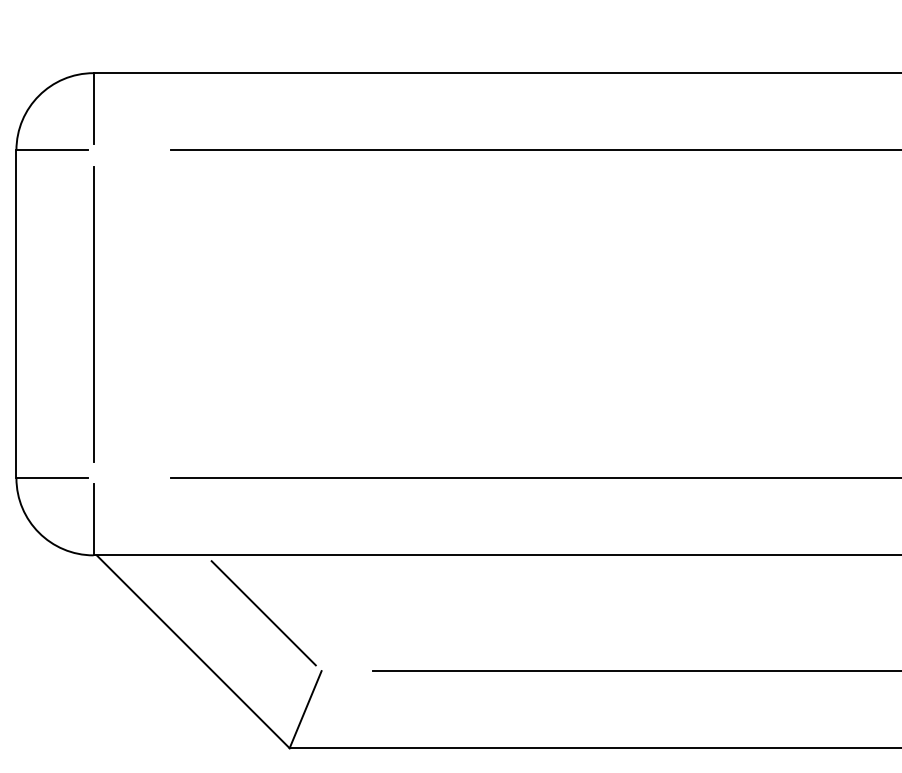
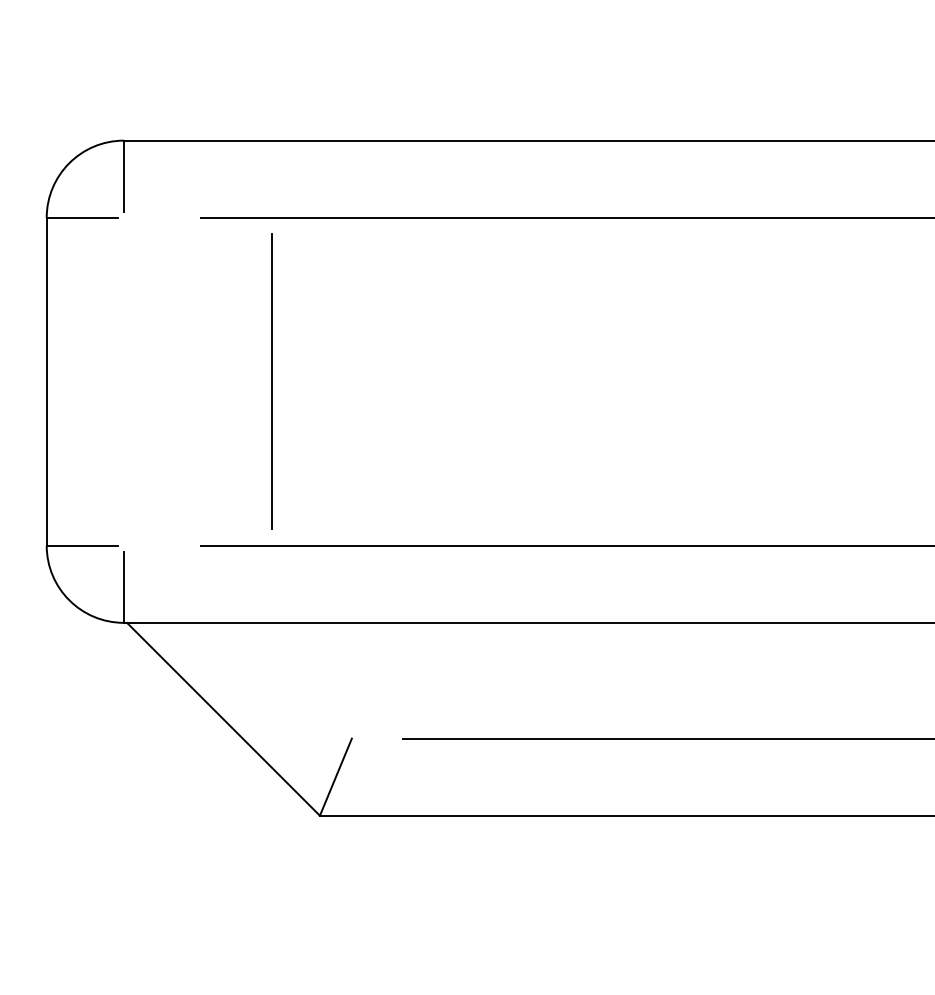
line: (93, 314) -> (271, 381), moved
line: (263, 613) -> (293, 680), removed

